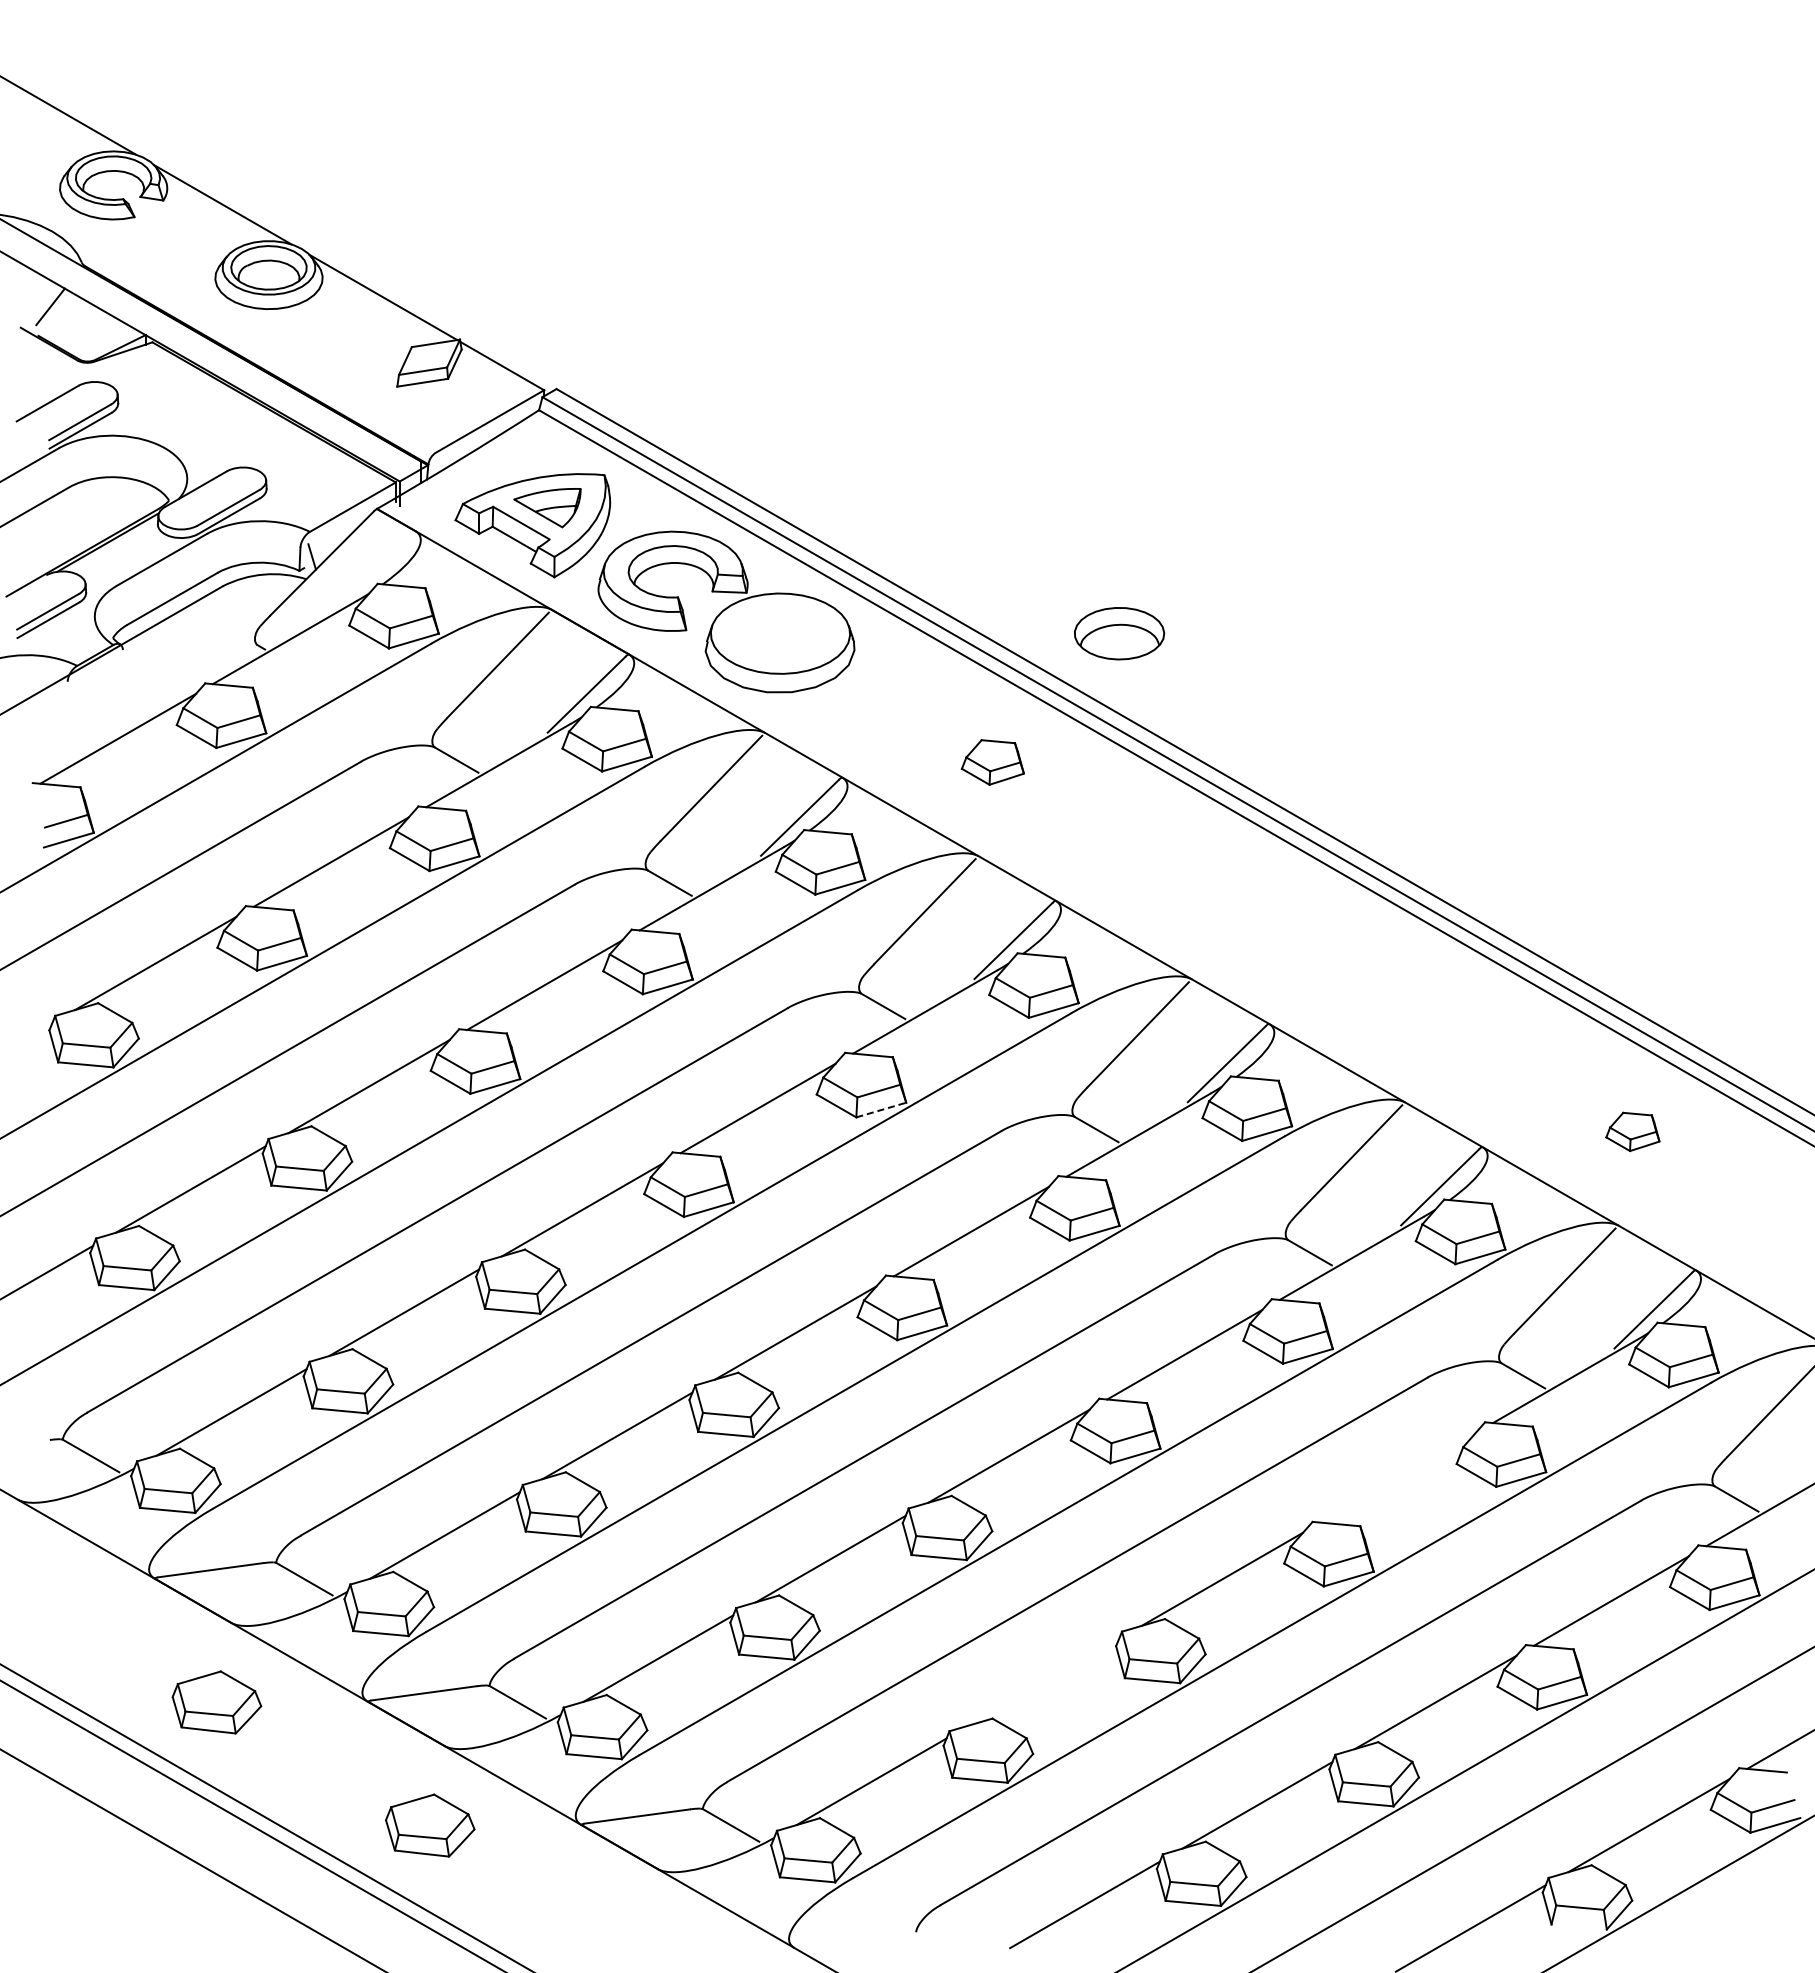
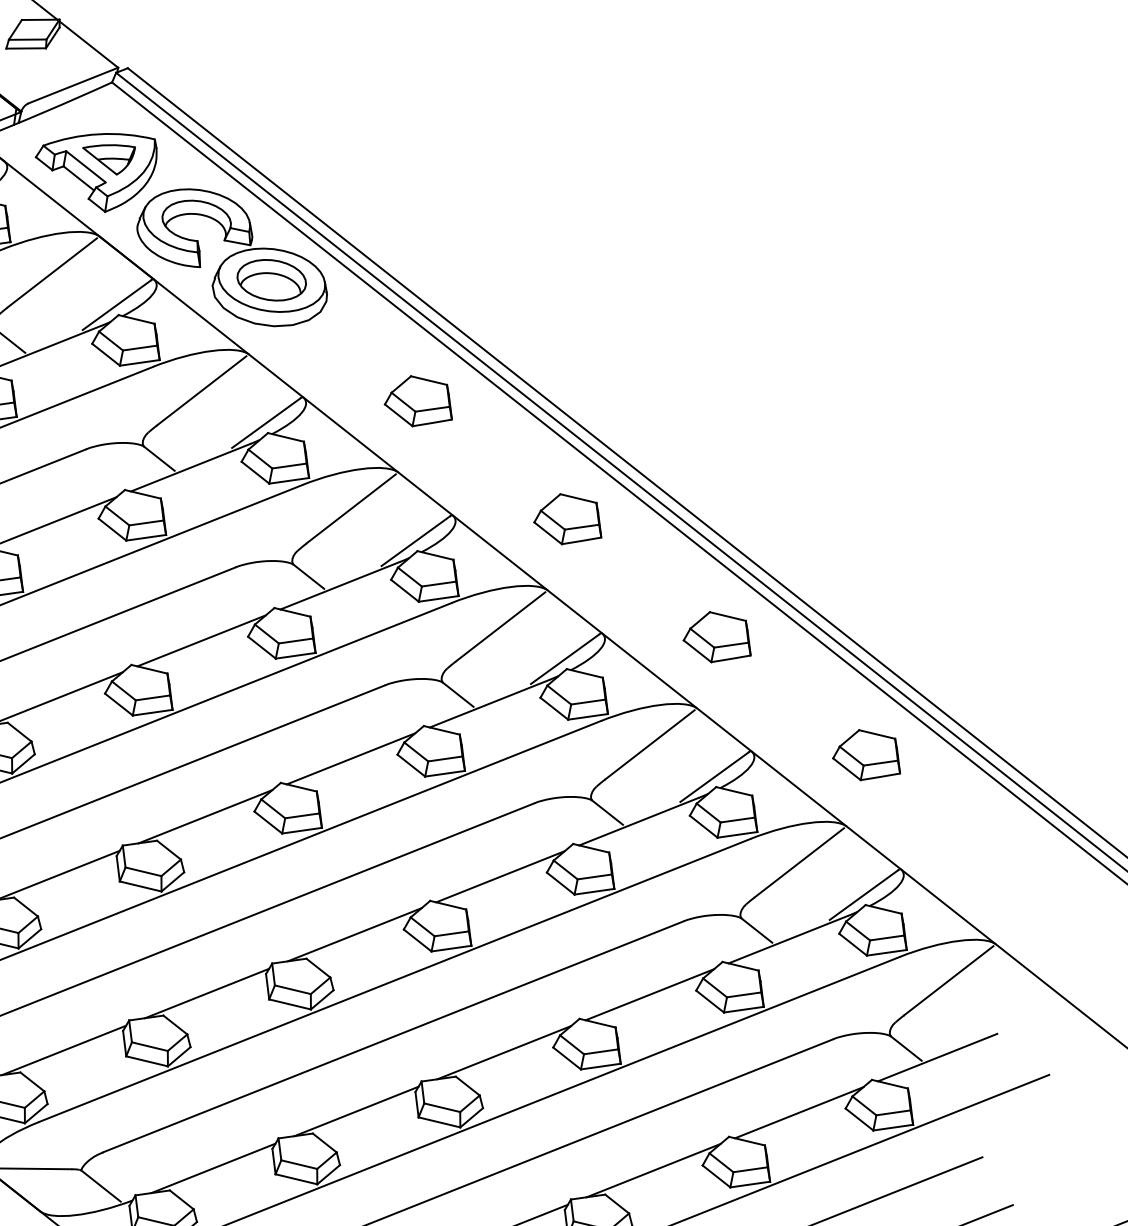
part: (1119, 633) -> (271, 280), moved
part: (992, 762) -> (419, 402), size x1.43
part: (1206, 885) -> (569, 520), added
part: (1419, 1008) -> (718, 638), added
line: (881, 1109) -> (295, 655), dashed -> solid
part: (1632, 1131) -> (867, 755), size x1.67
line: (1397, 1477) -> (649, 994), added
line: (1044, 1681) -> (356, 1110), added

